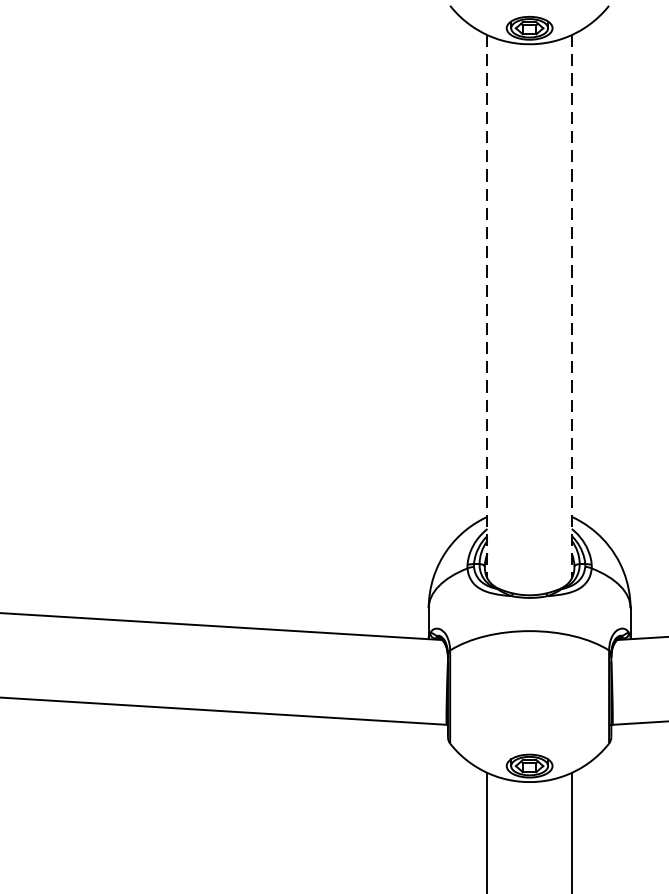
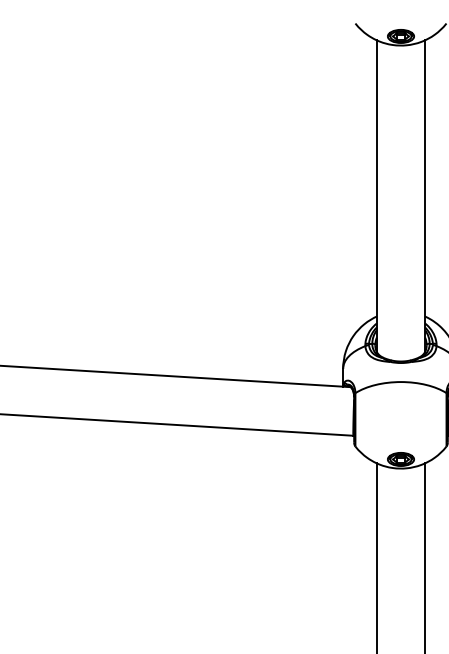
line: (486, 307) -> (376, 196), dashed -> solid
line: (572, 307) -> (425, 196), dashed -> solid

